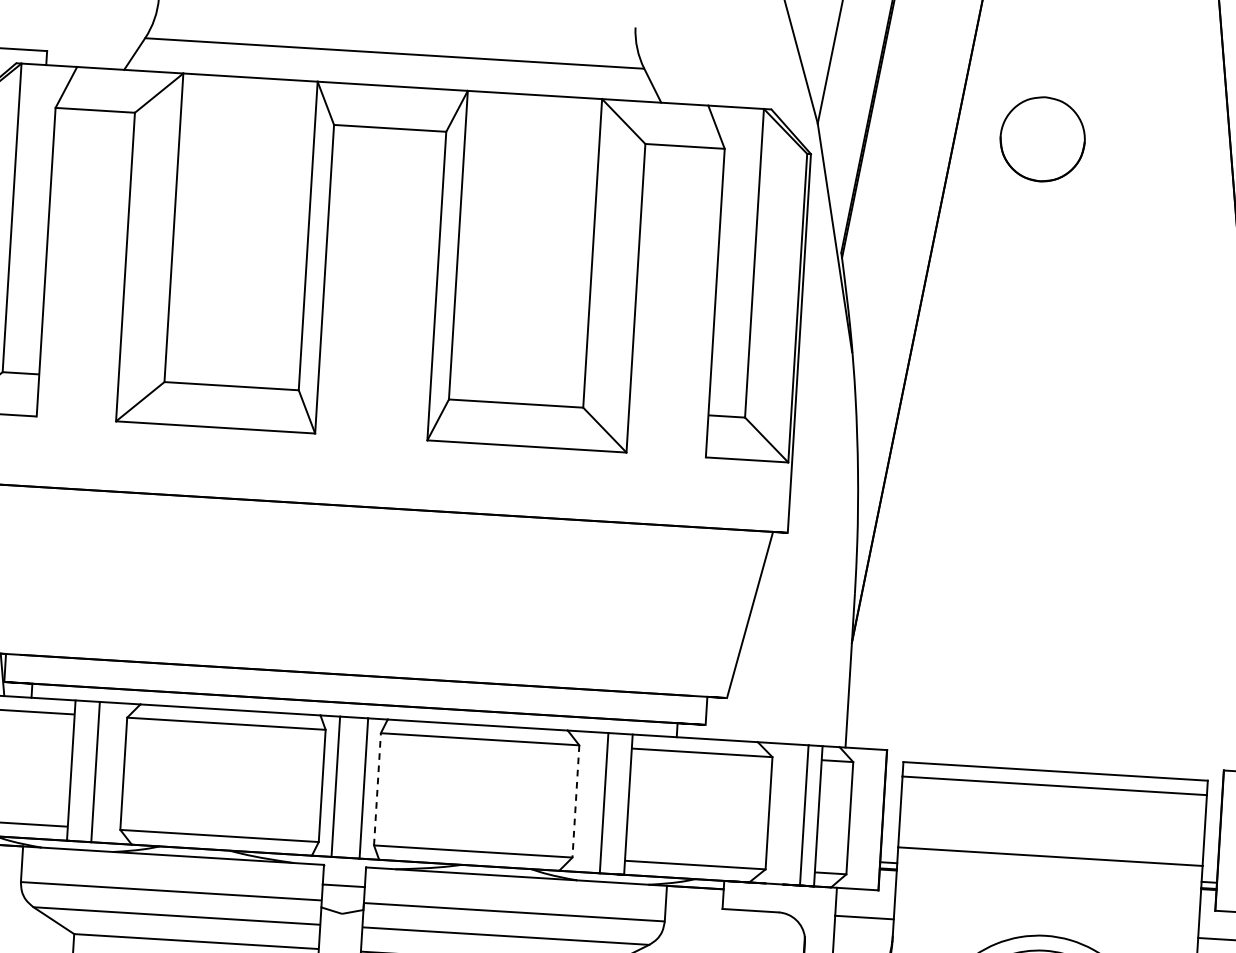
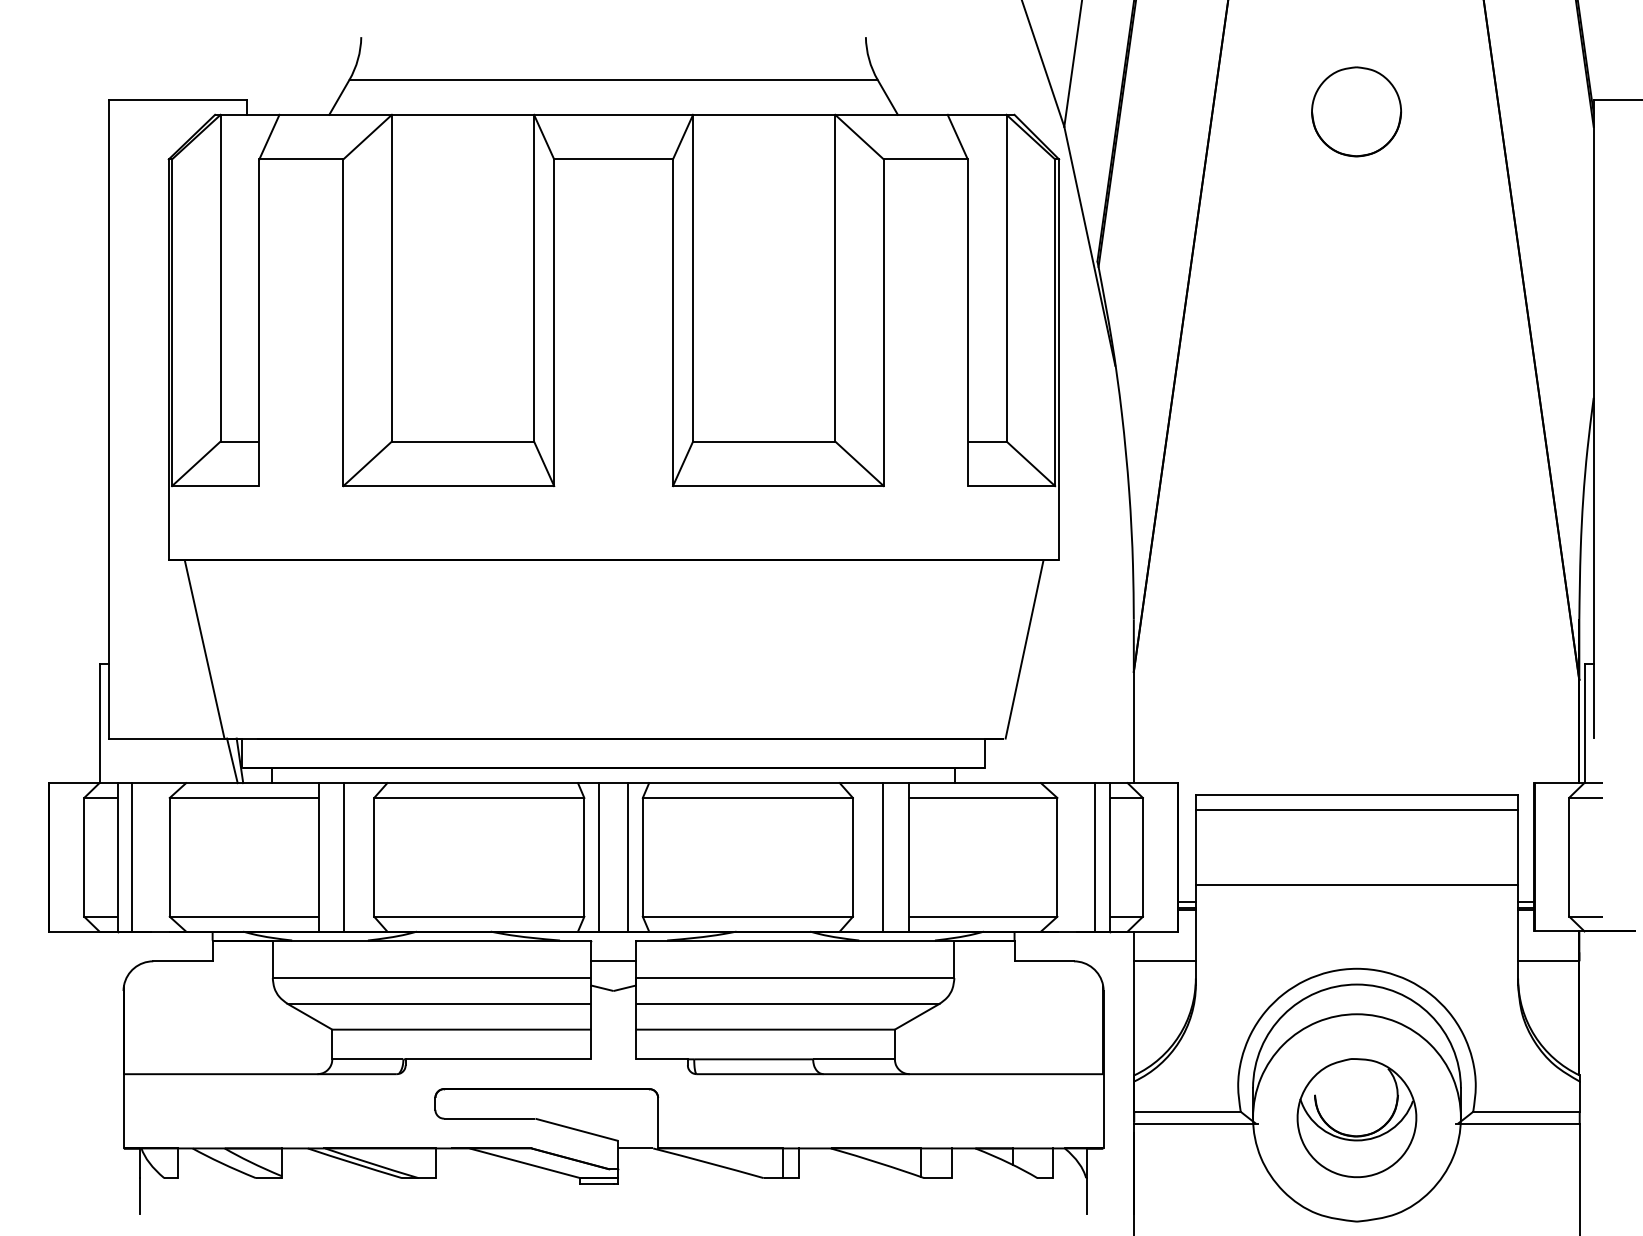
part: (1042, 138) -> (1356, 111), moved
line: (377, 788) -> (642, 856), dashed -> solid
line: (575, 801) -> (852, 857), dashed -> solid

